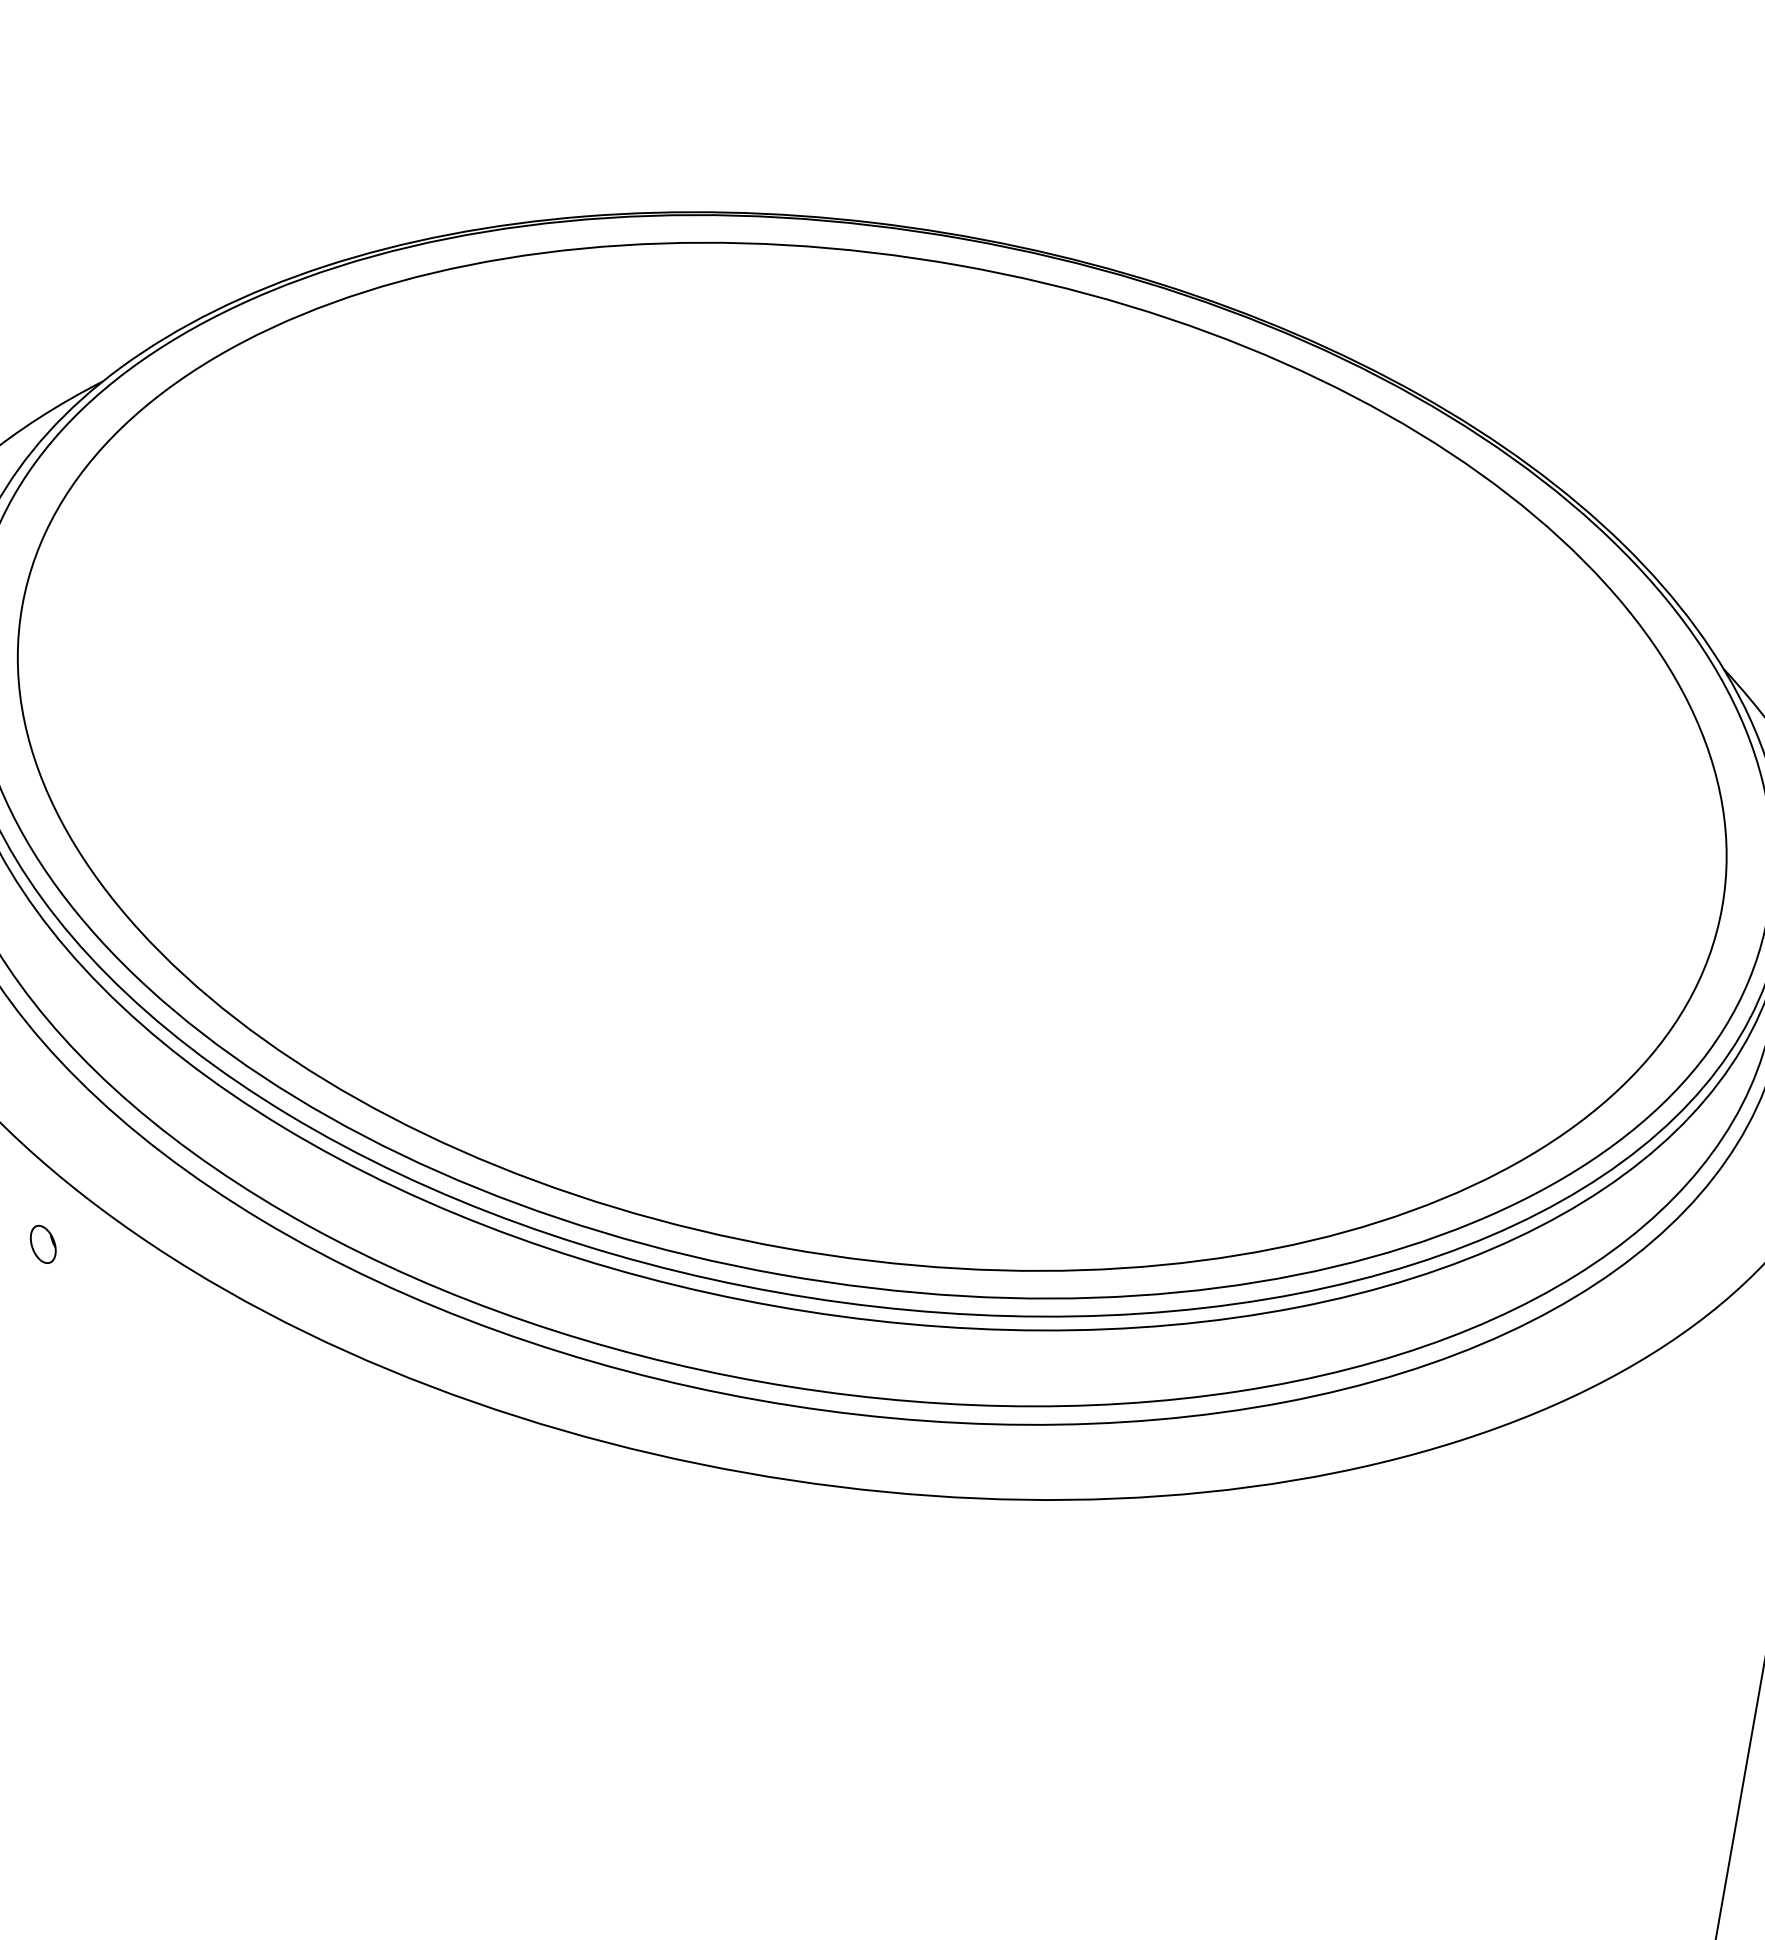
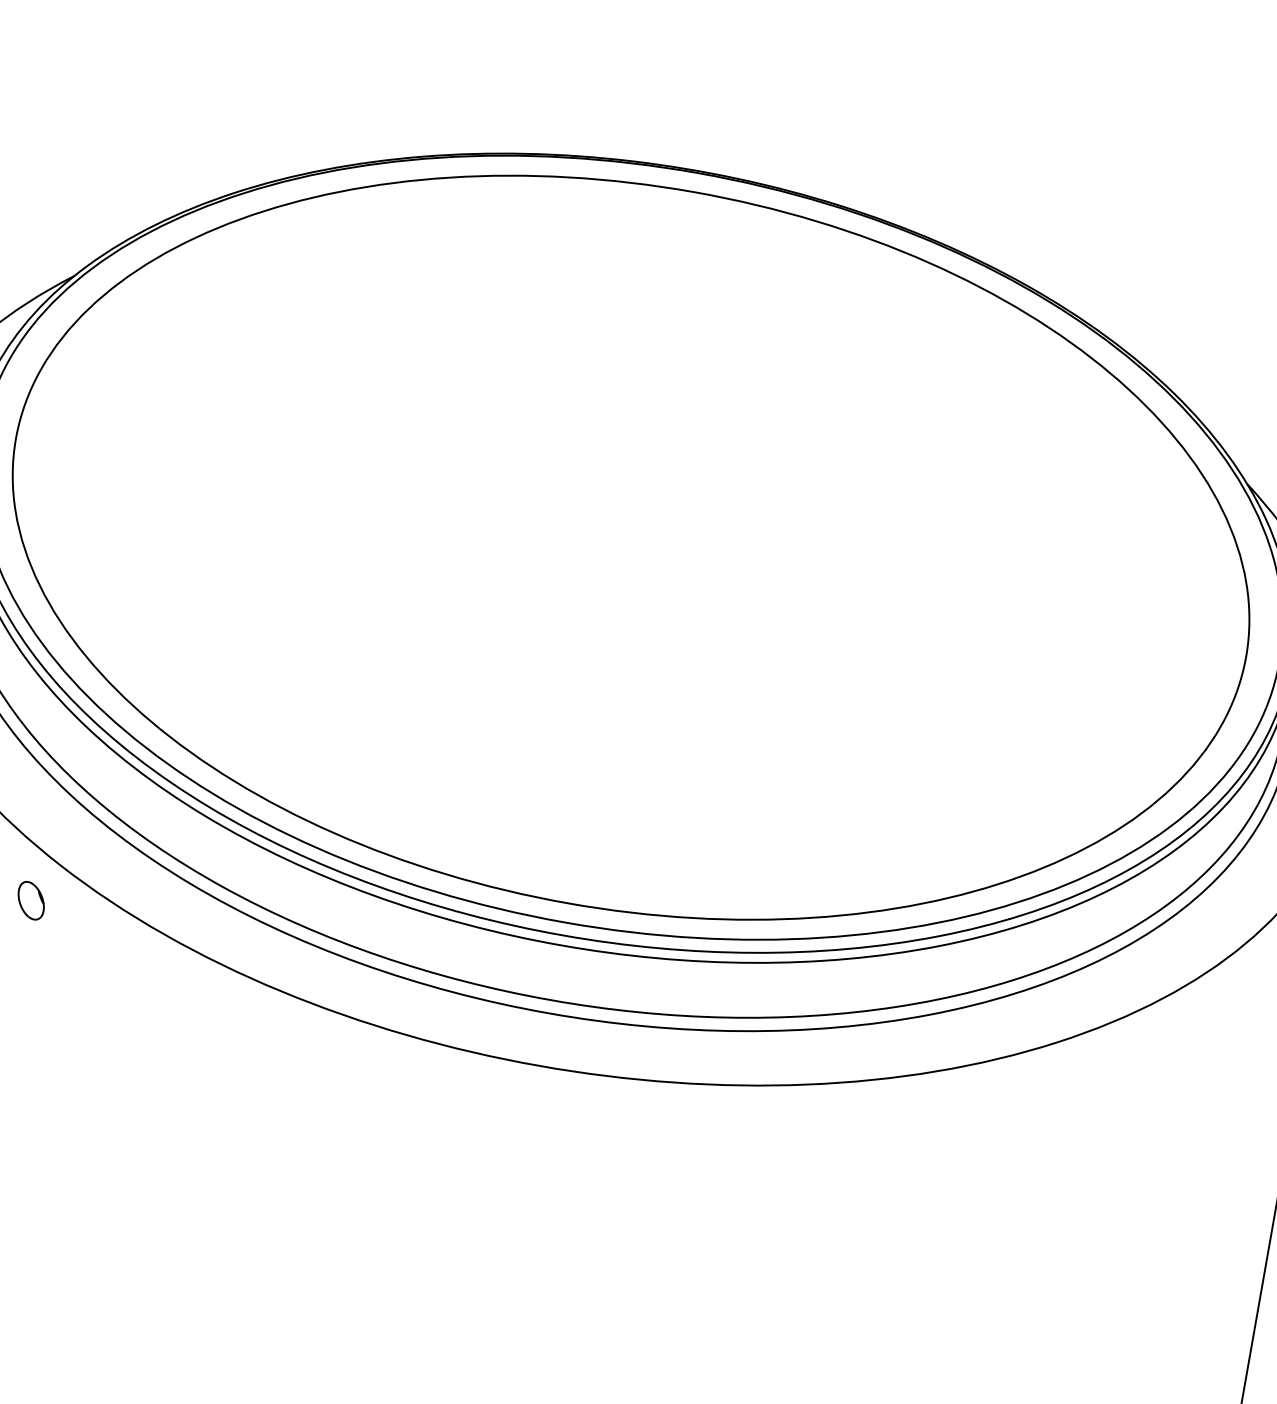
part: (42, 1243) -> (30, 899), size x1.4

